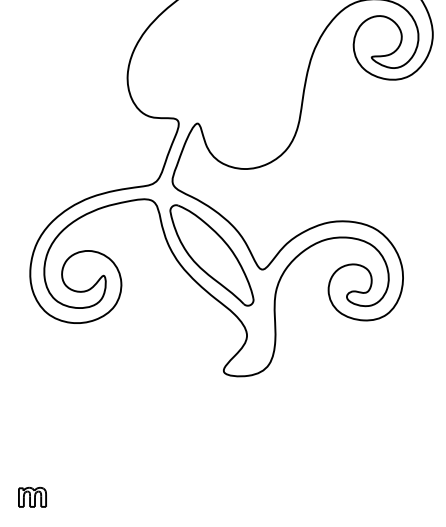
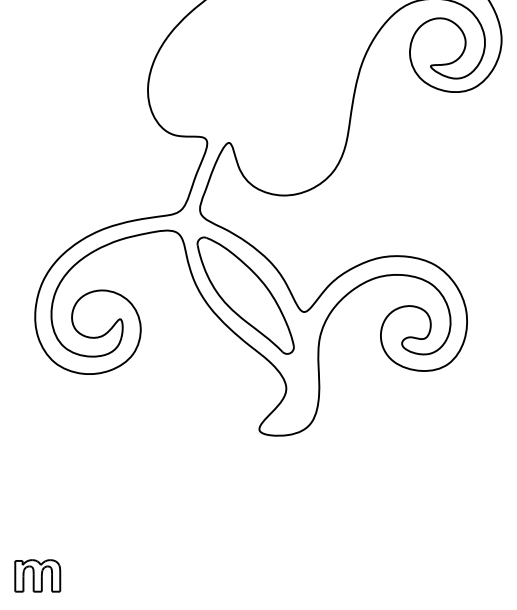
part: (32, 496) -> (37, 575), size x1.43

